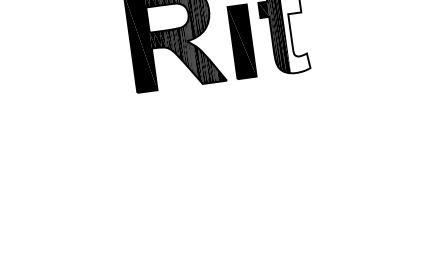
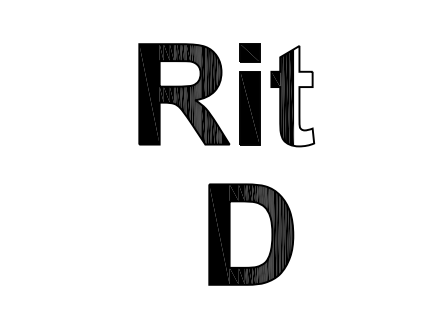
part: (260, 166) -> (251, 234), added

